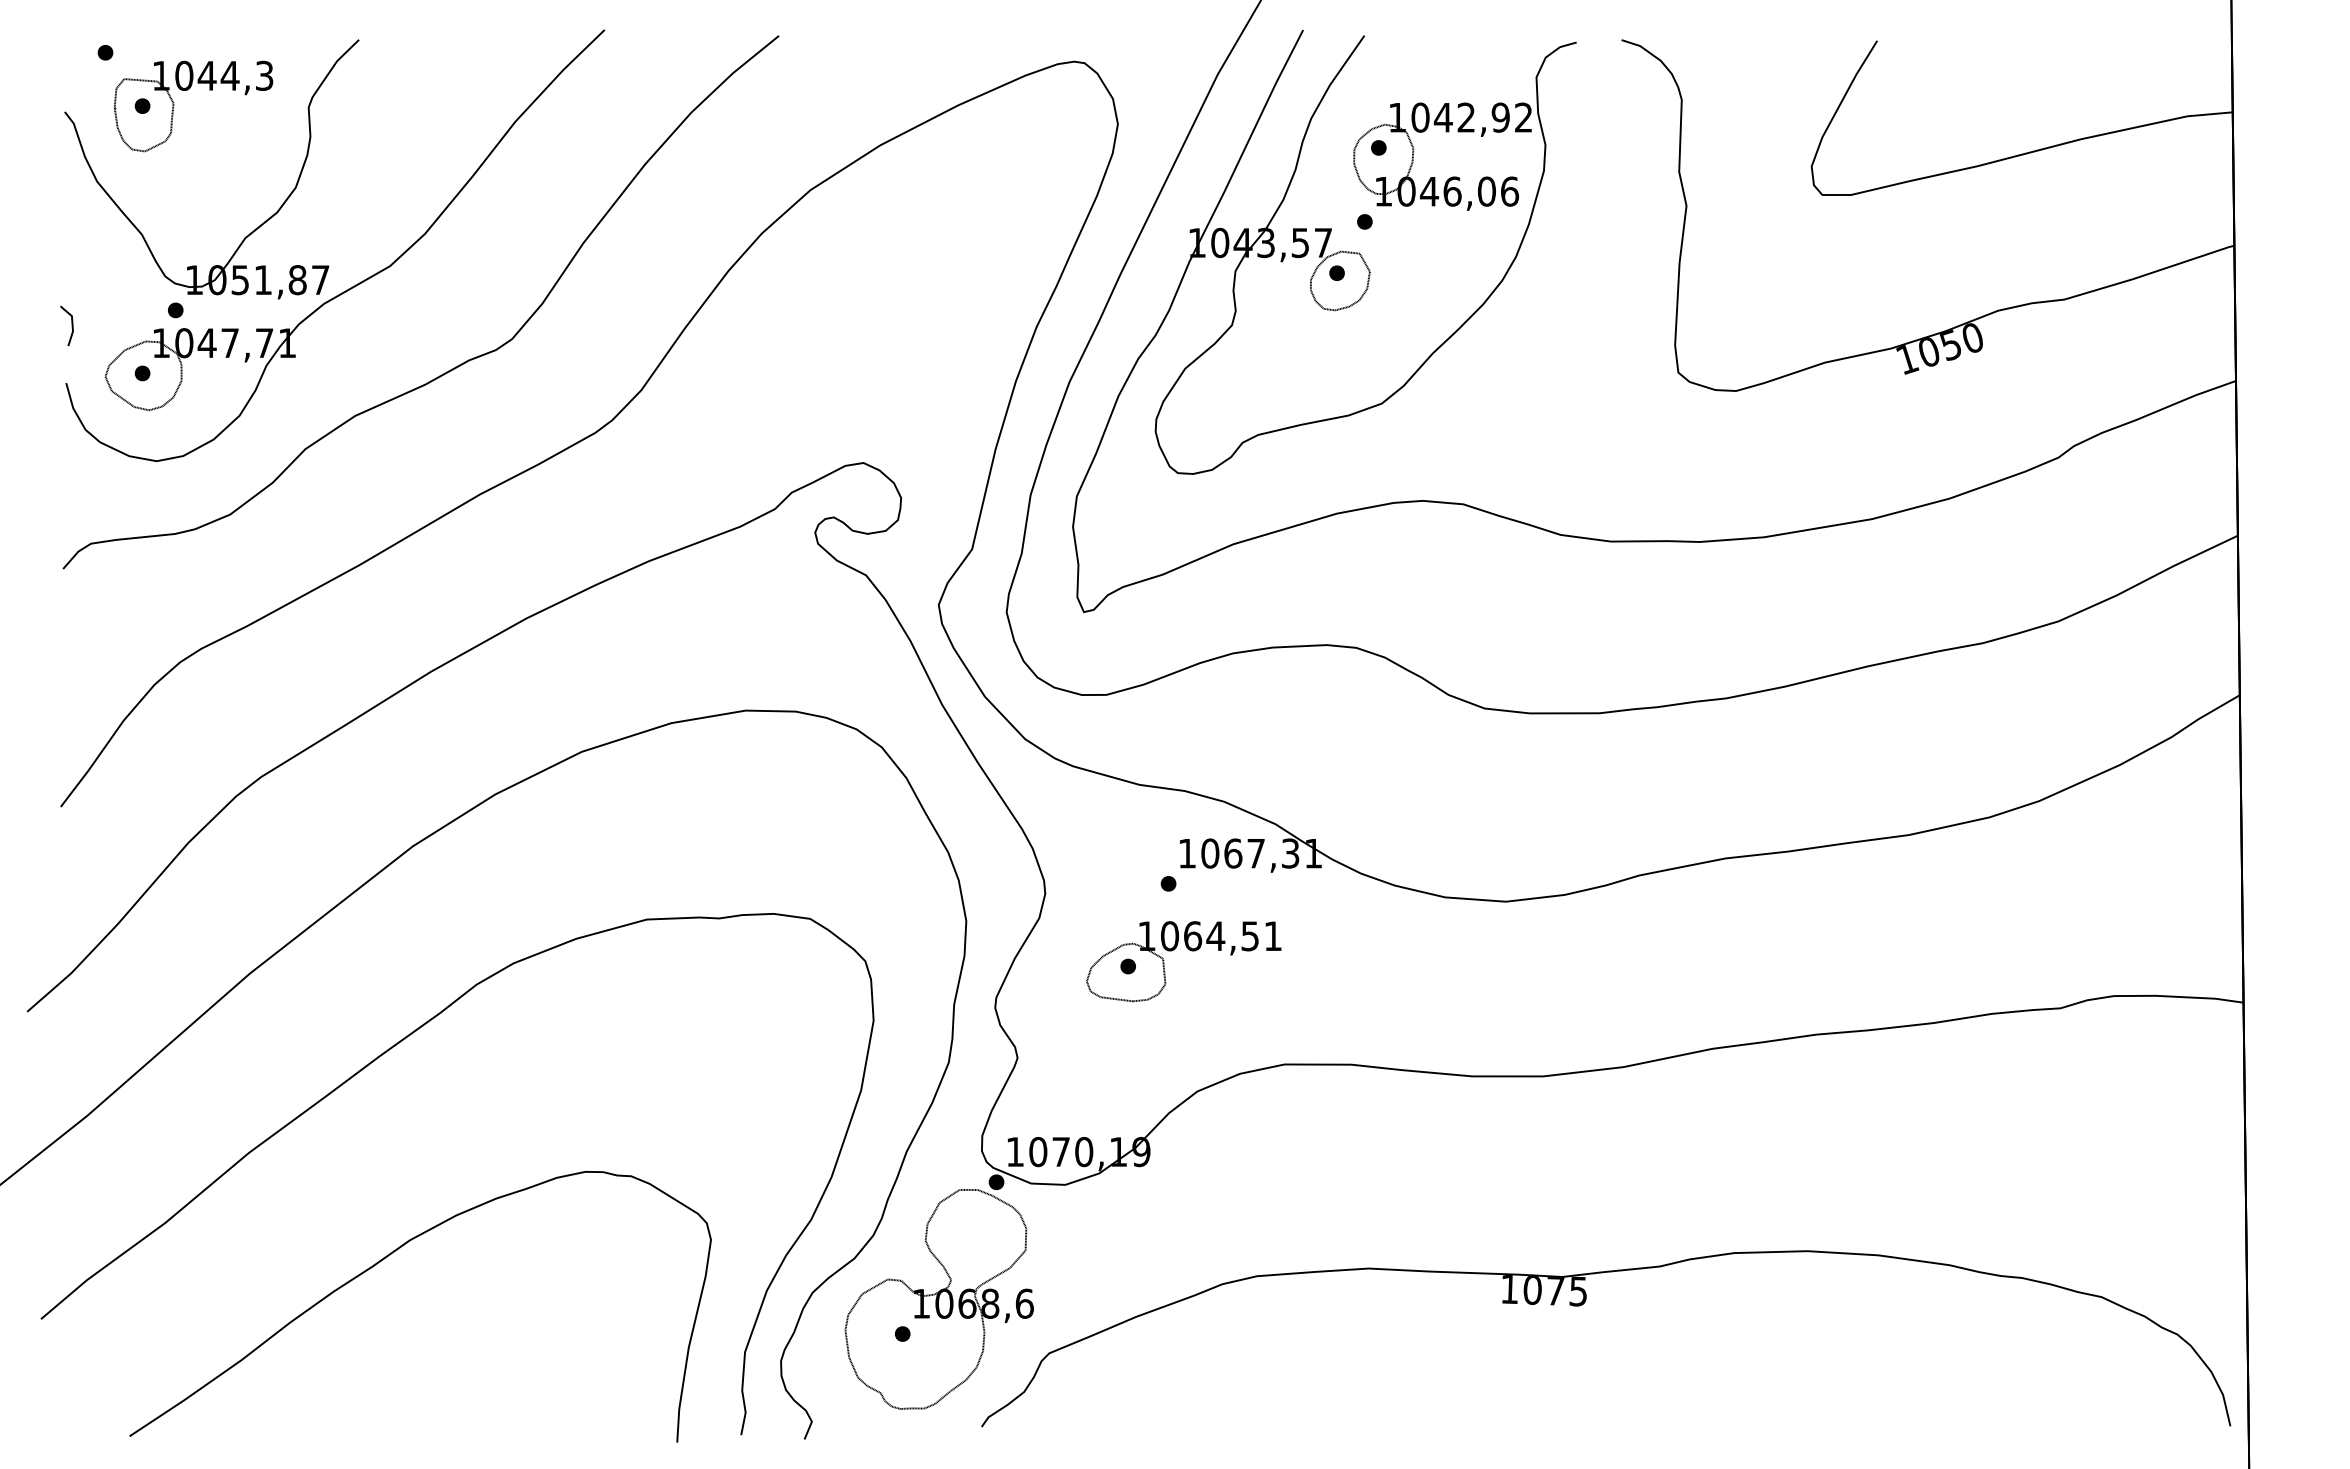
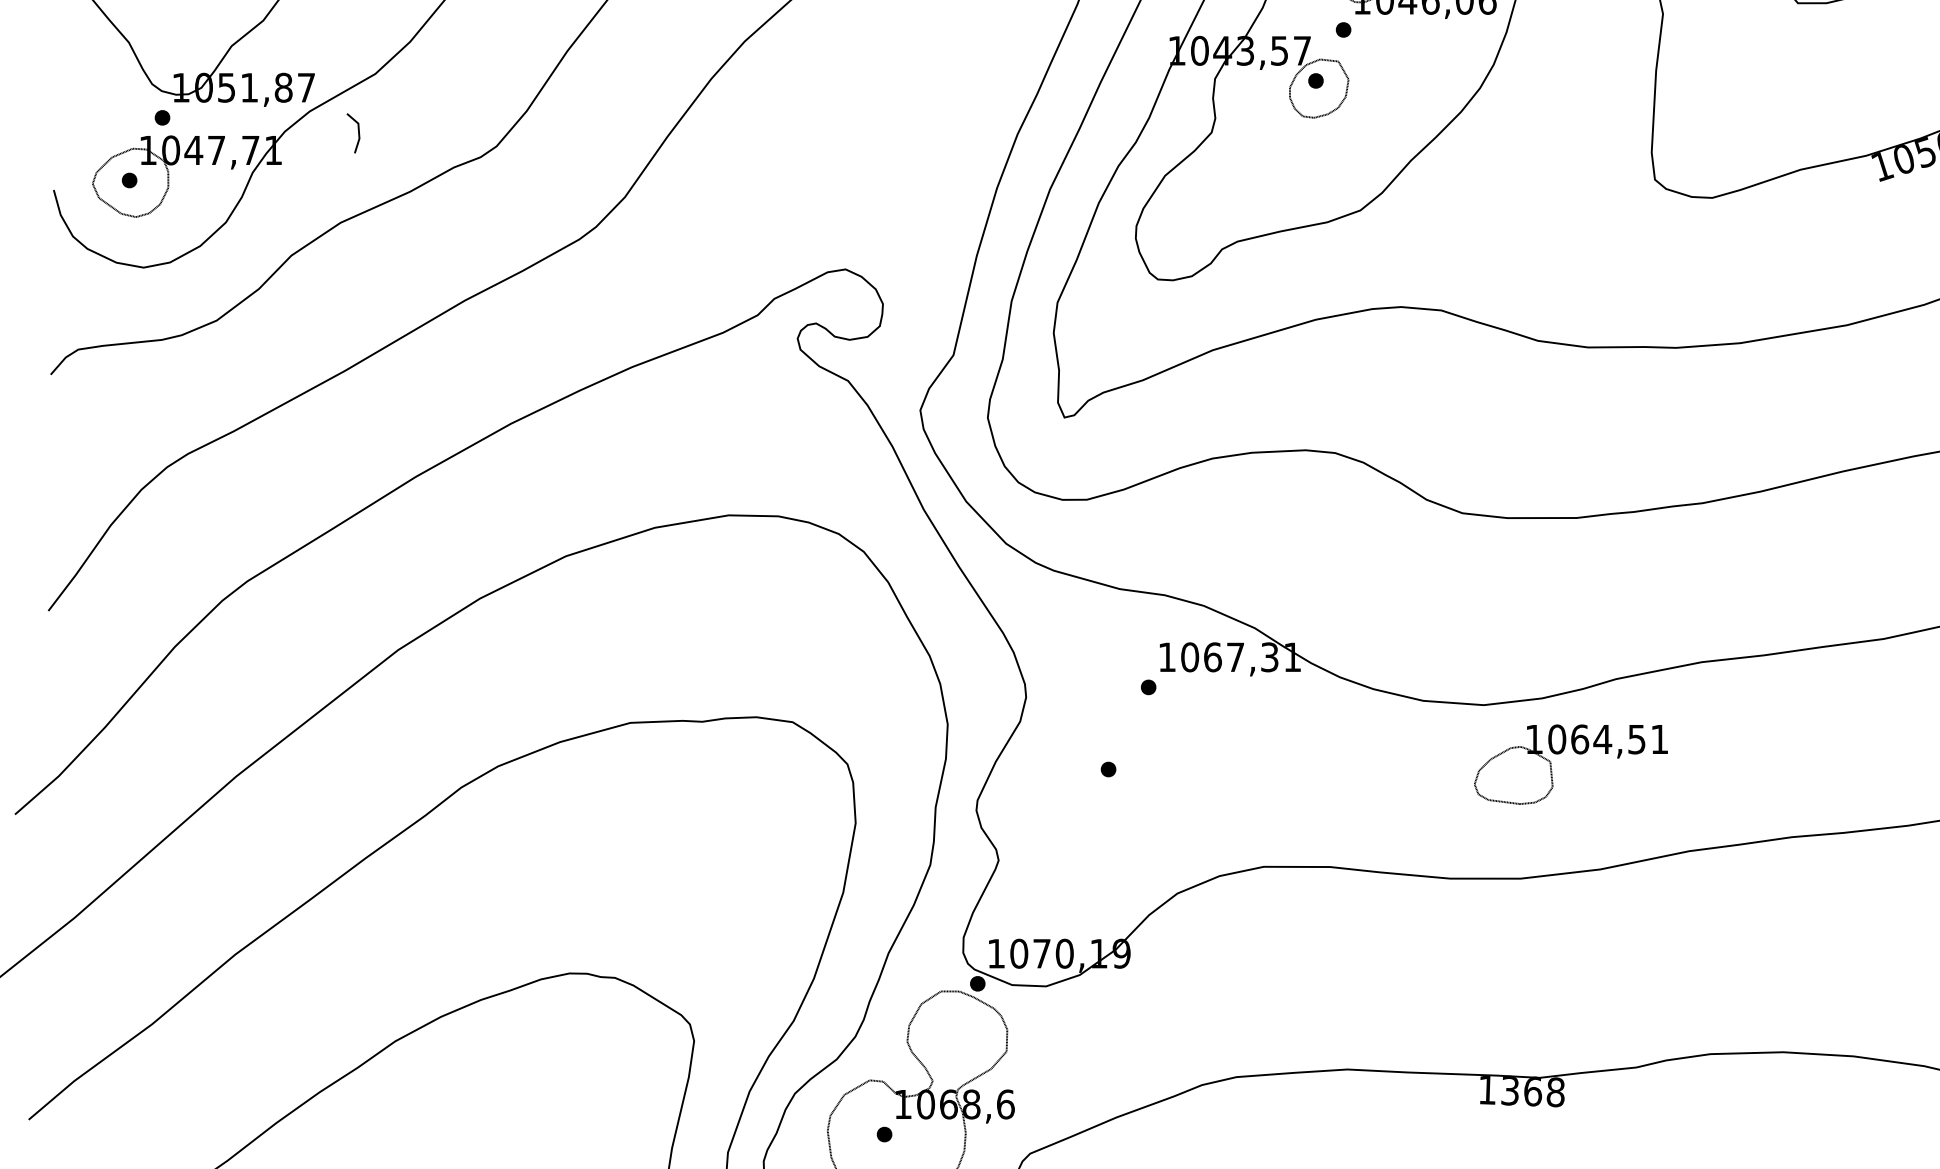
line: (71, 325) -> (357, 132), moved
part: (1189, 950) -> (1576, 753), moved
text: (1555, 1290) -> (1532, 1091), 1075 -> 1368

